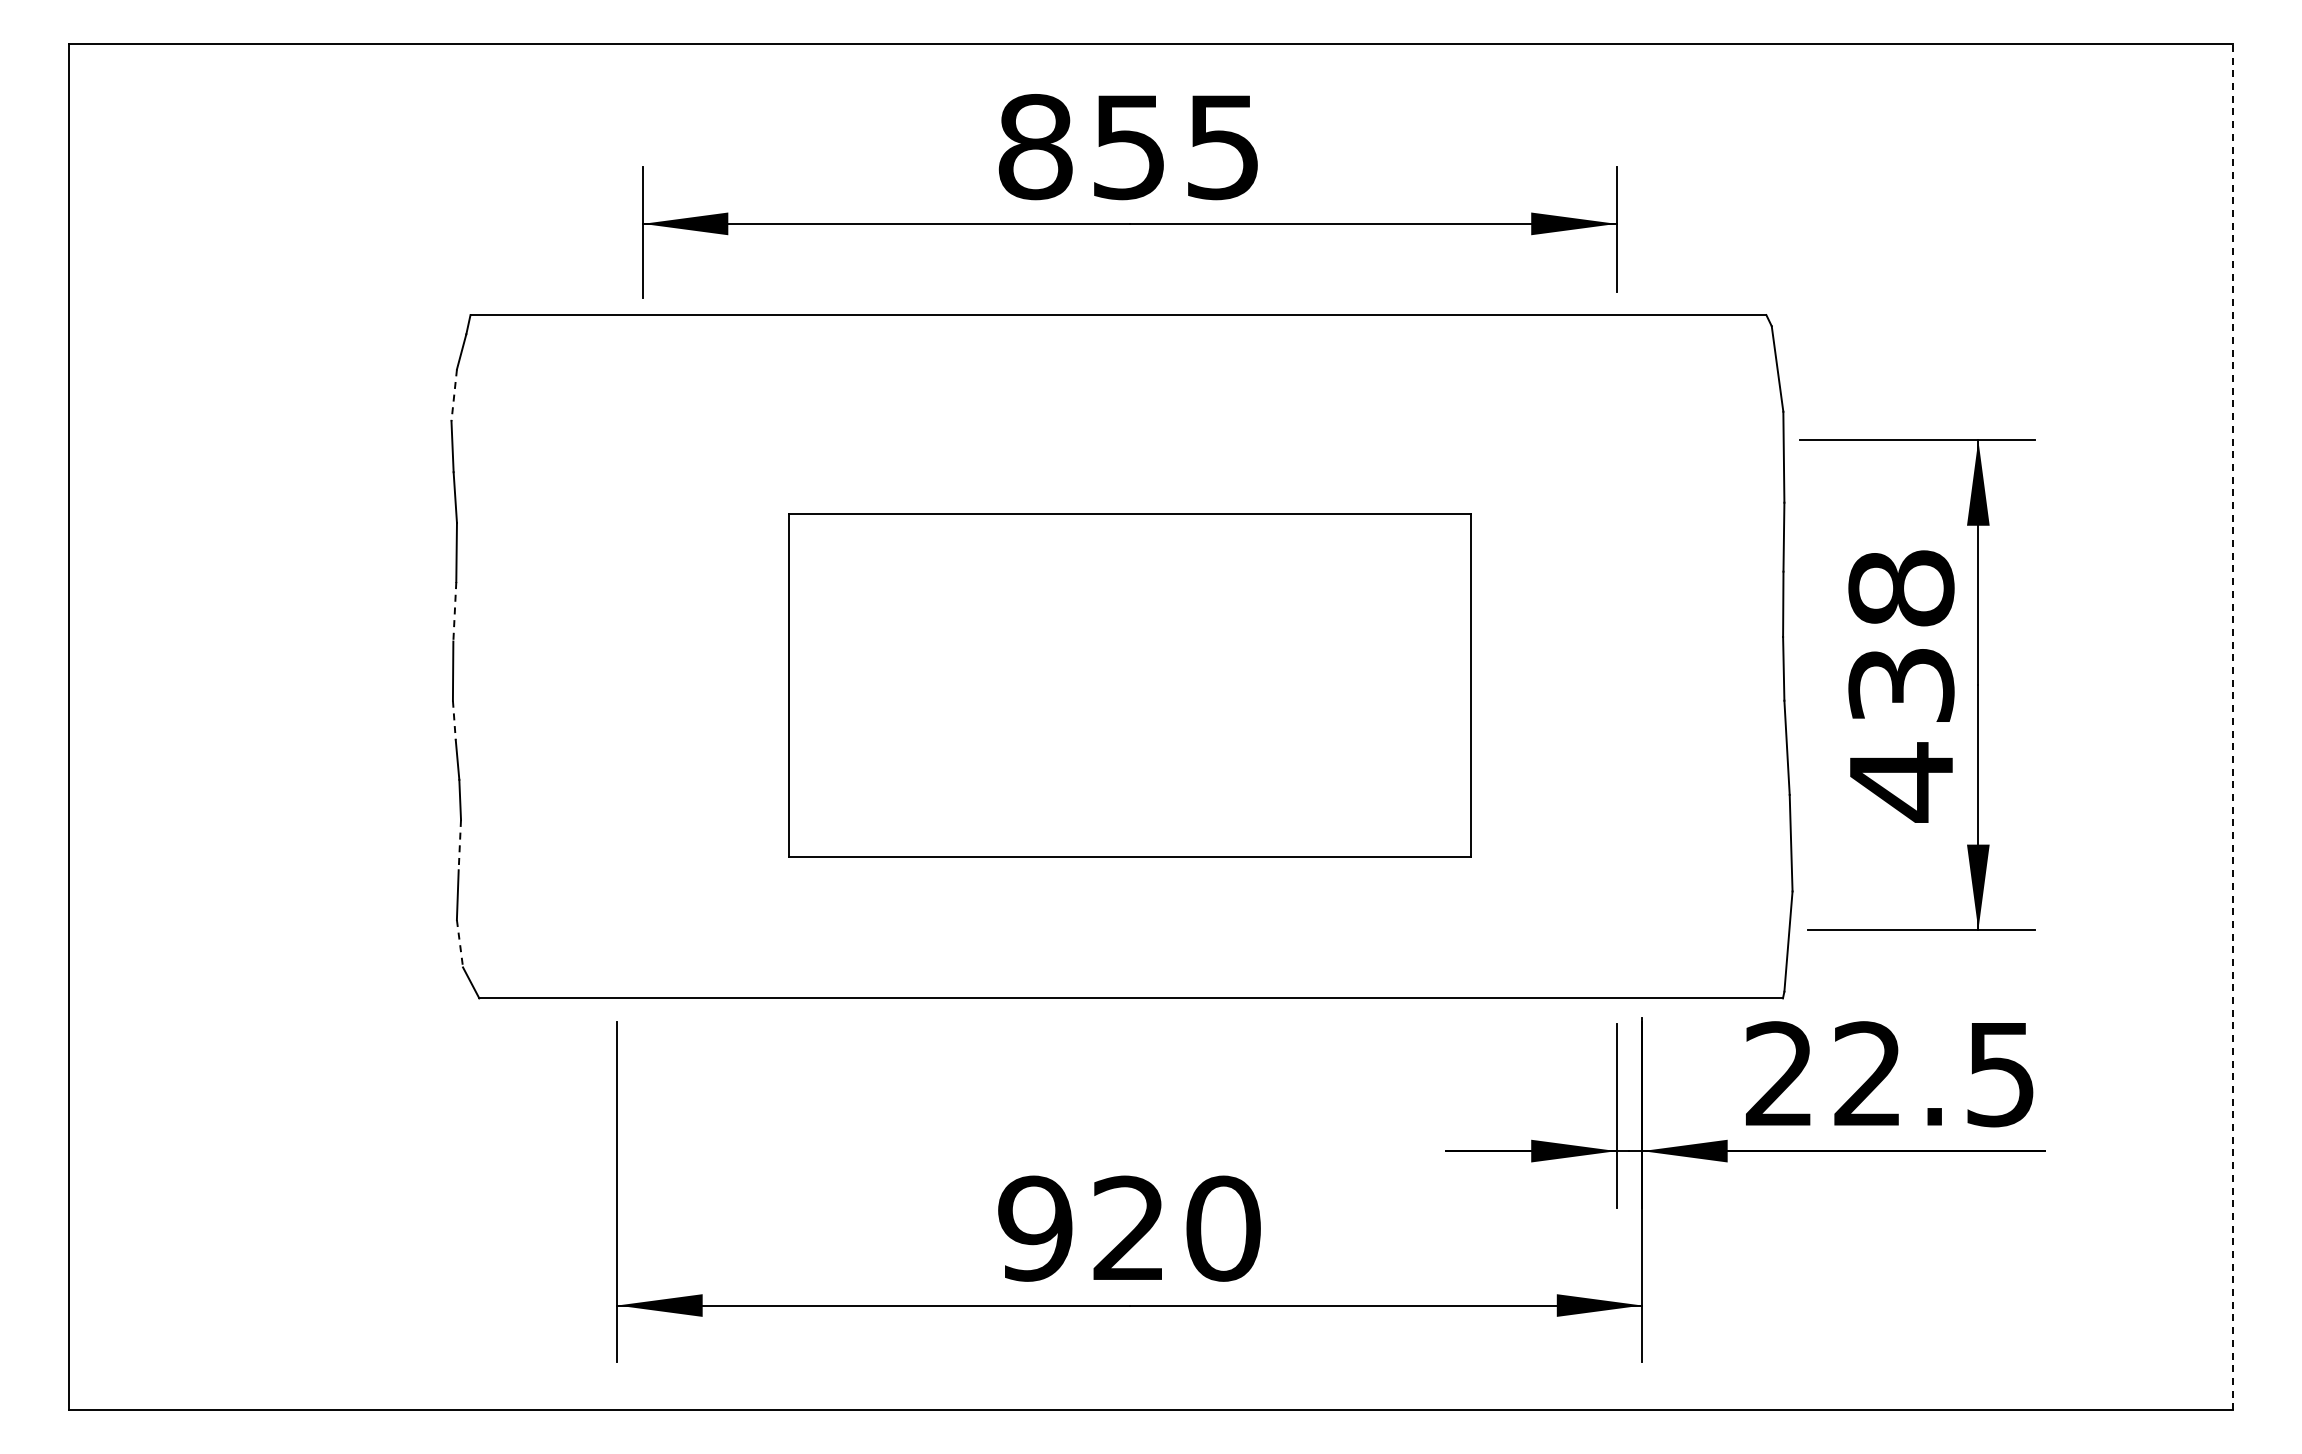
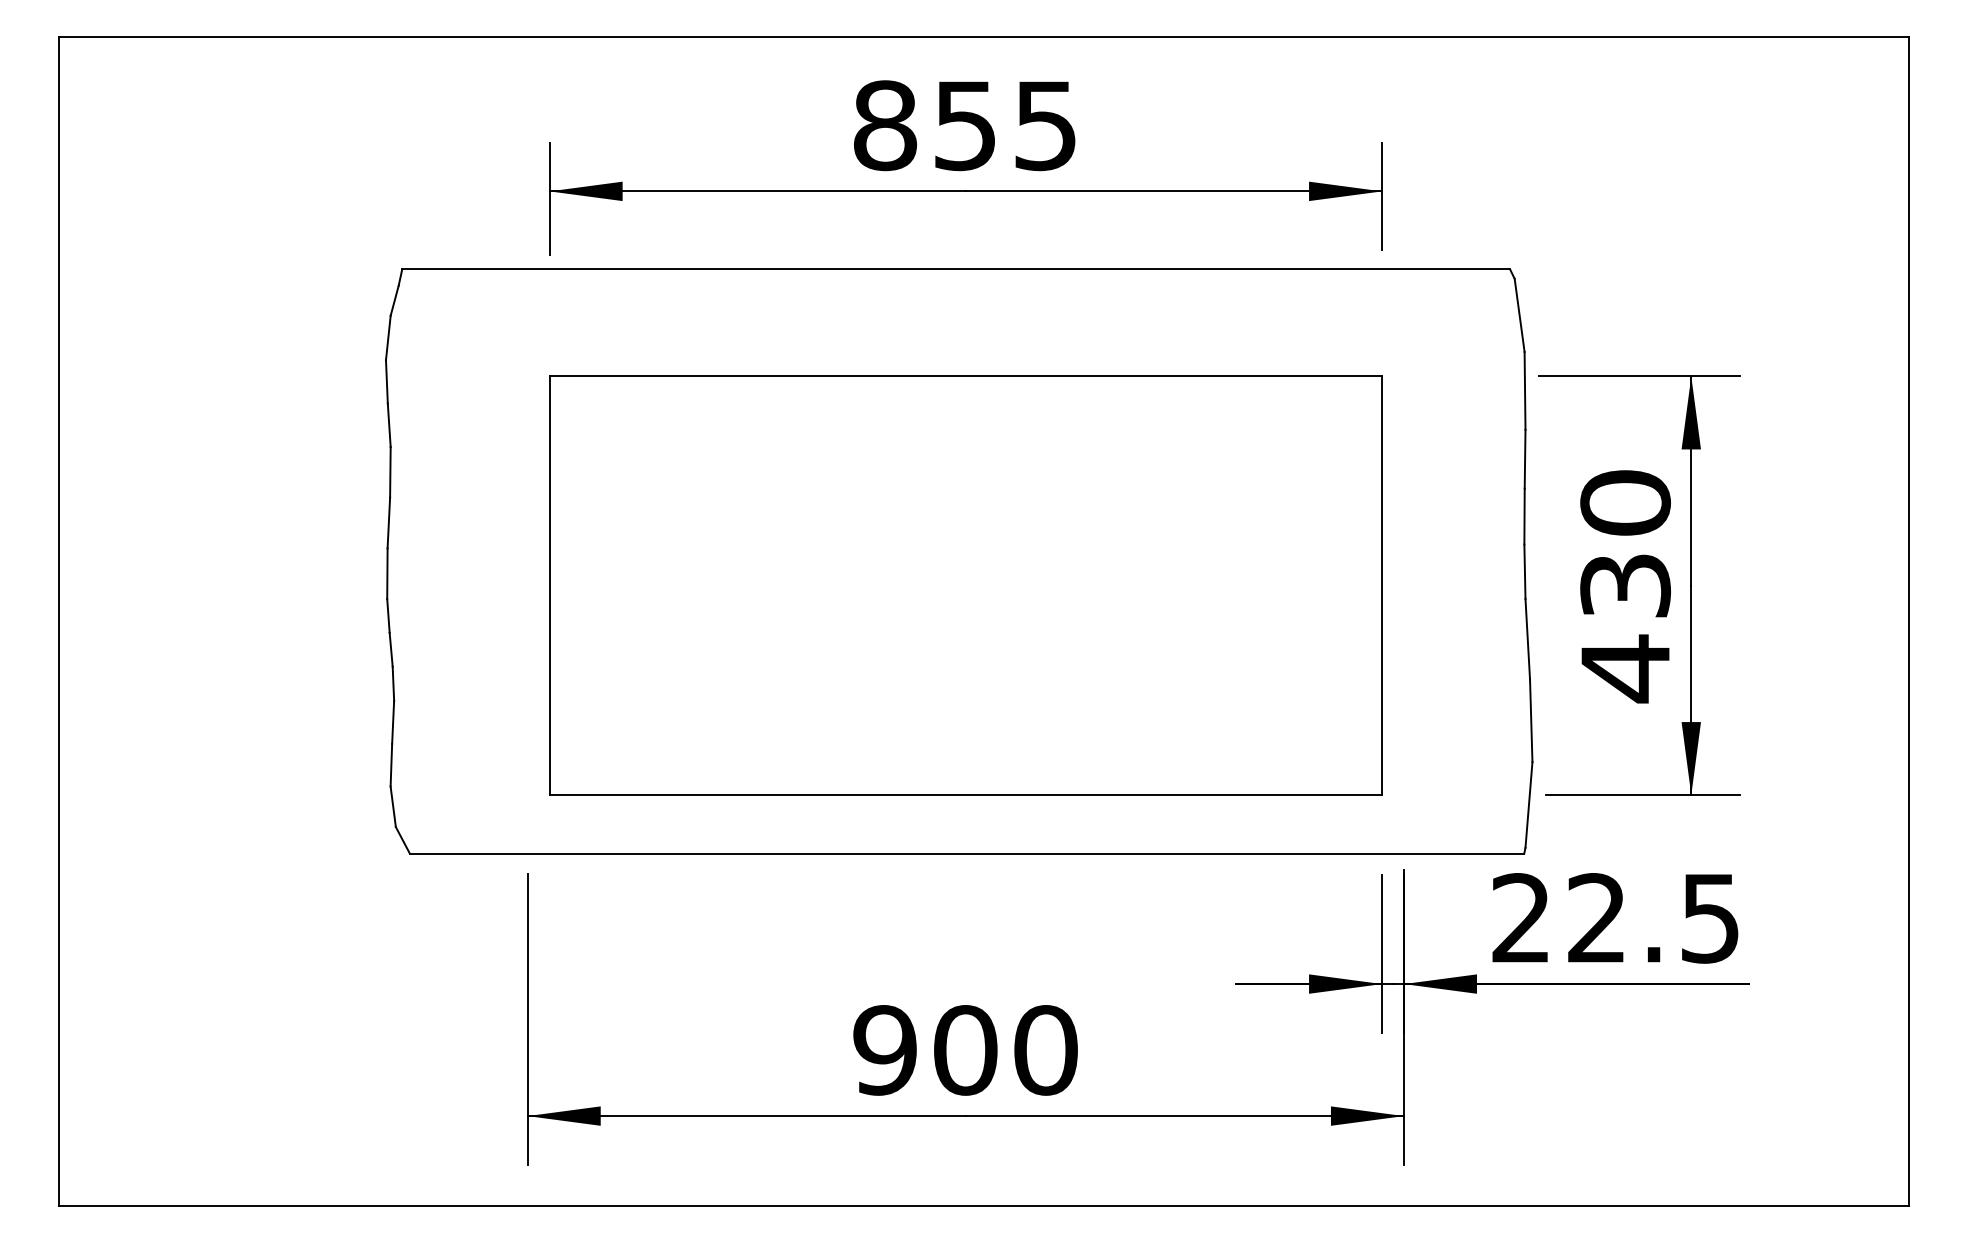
line: (454, 395) -> (388, 338), dashed -> solid
text: (1901, 588) -> (1625, 503), 438 -> 430
line: (454, 611) -> (388, 522), dashed -> solid
part: (1129, 684) -> (965, 585), size x1.43
line: (454, 720) -> (388, 615), dashed -> solid
line: (2232, 726) -> (1908, 621), dashed -> solid
line: (459, 845) -> (392, 722), dashed -> solid
line: (459, 943) -> (392, 806), dashed -> solid
text: (1129, 1228) -> (965, 1050), 920 -> 900

